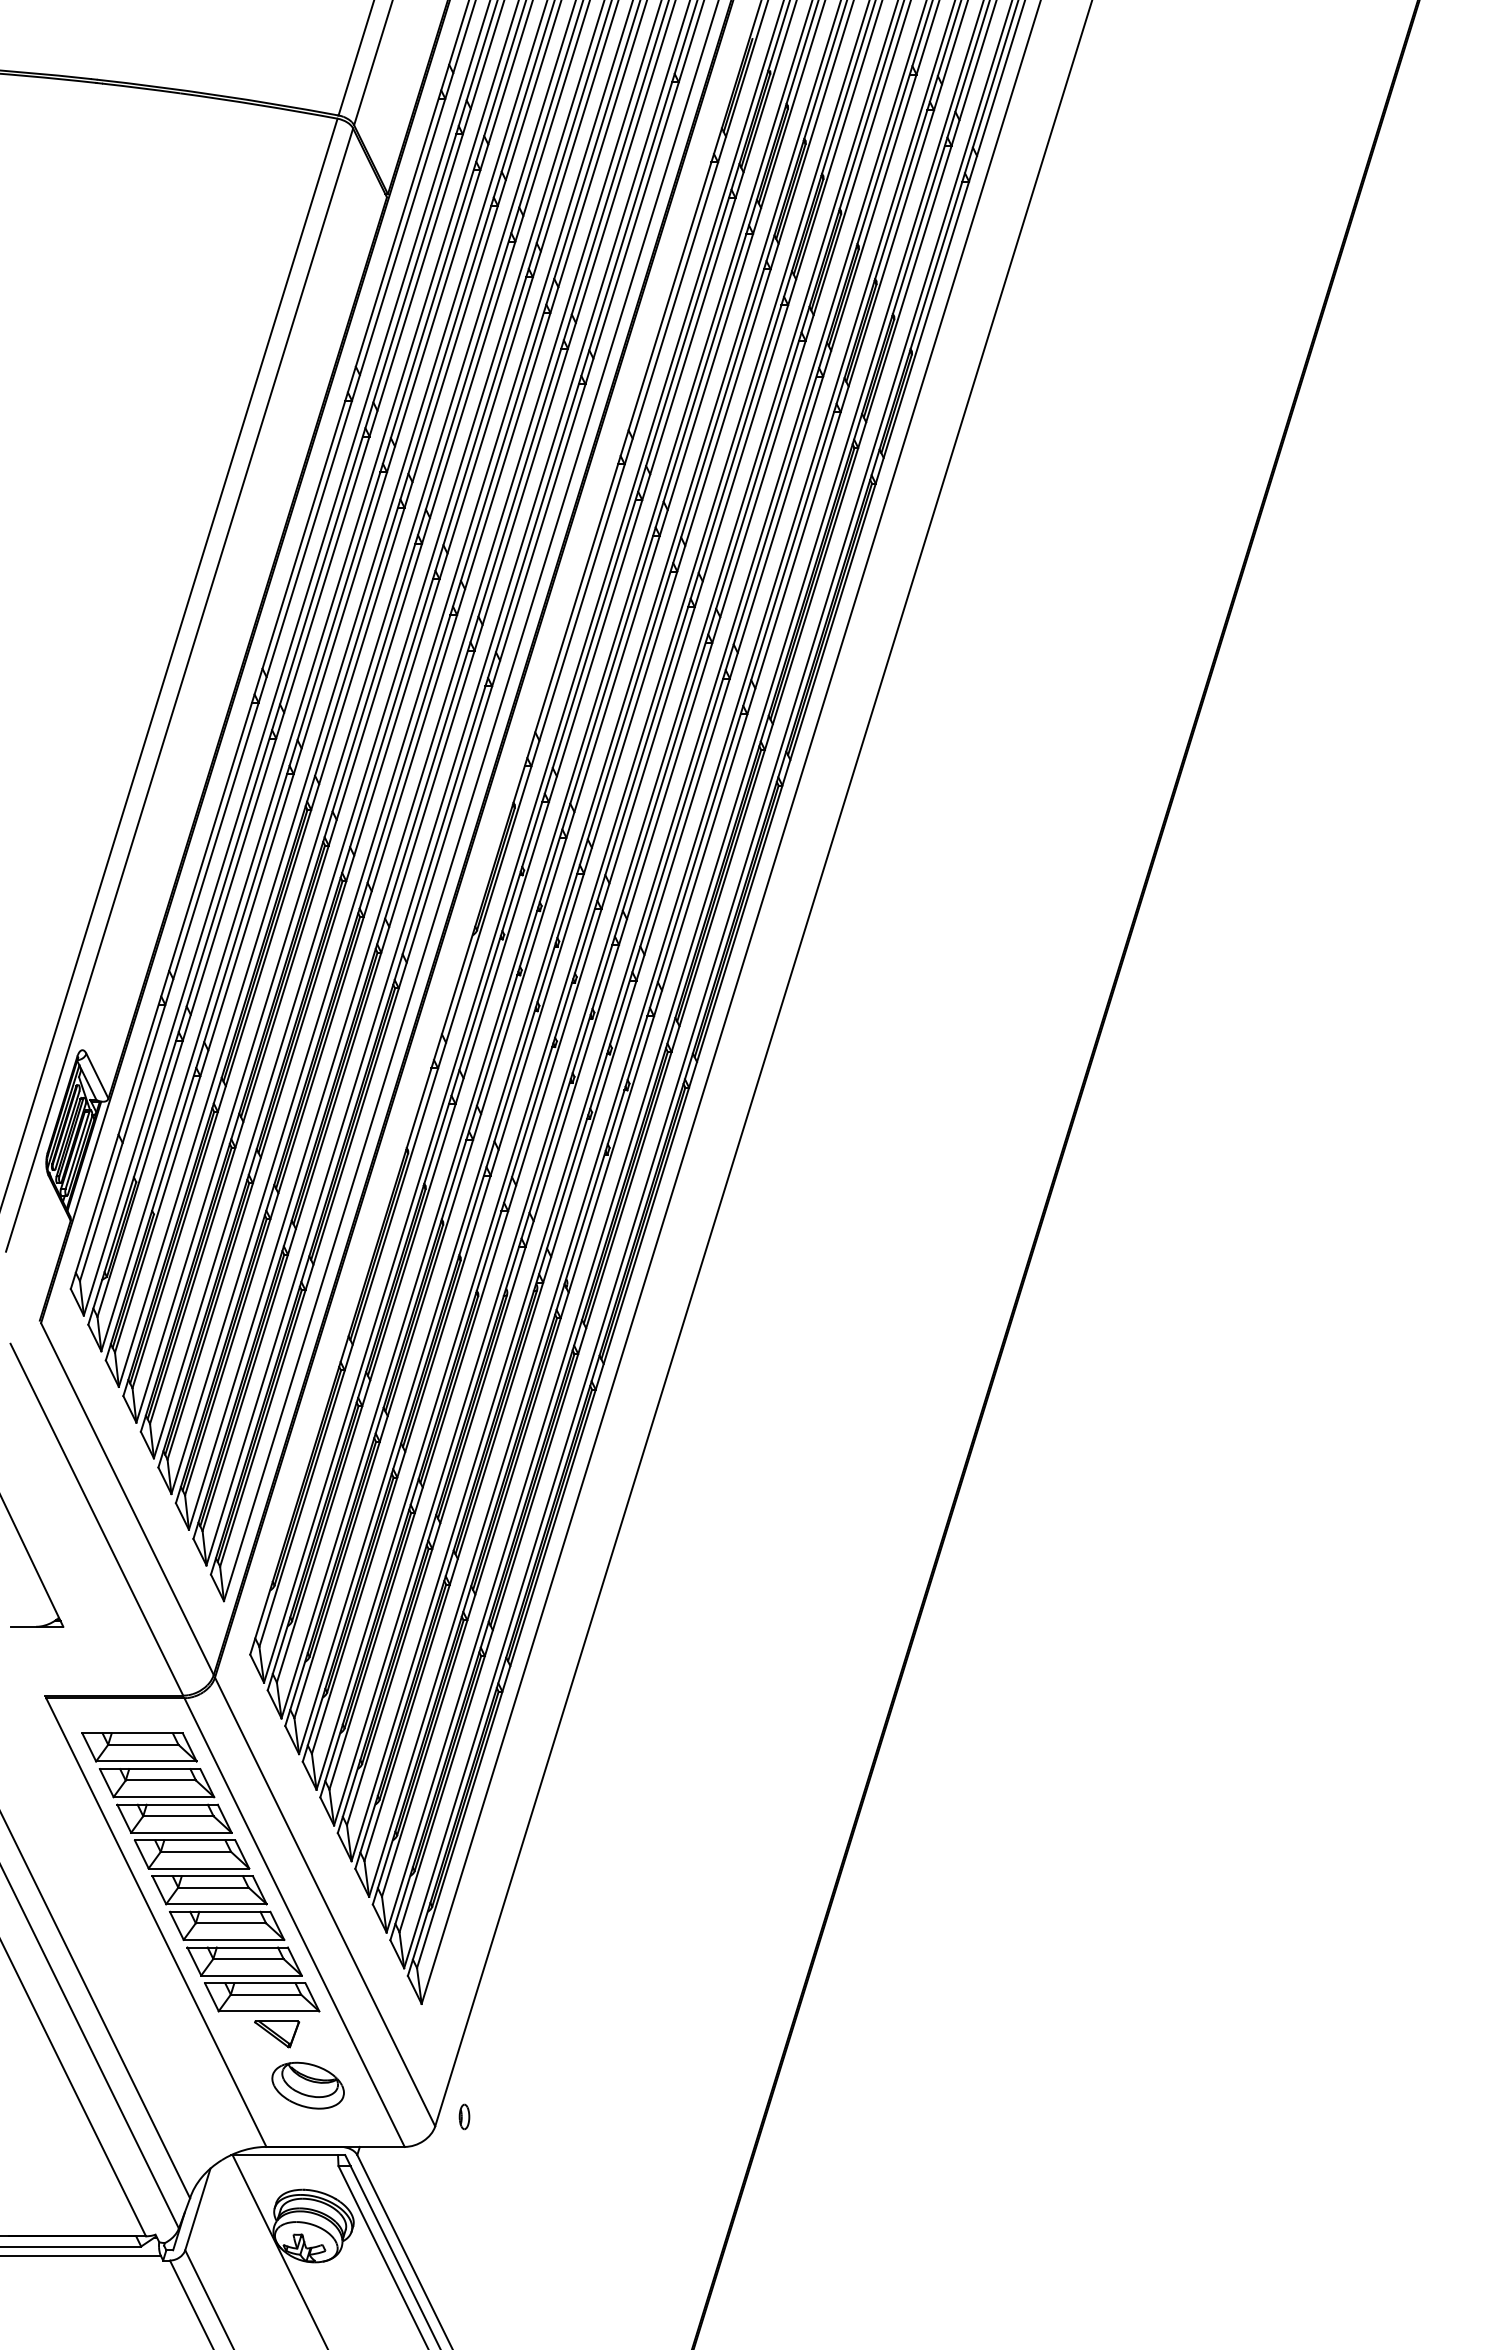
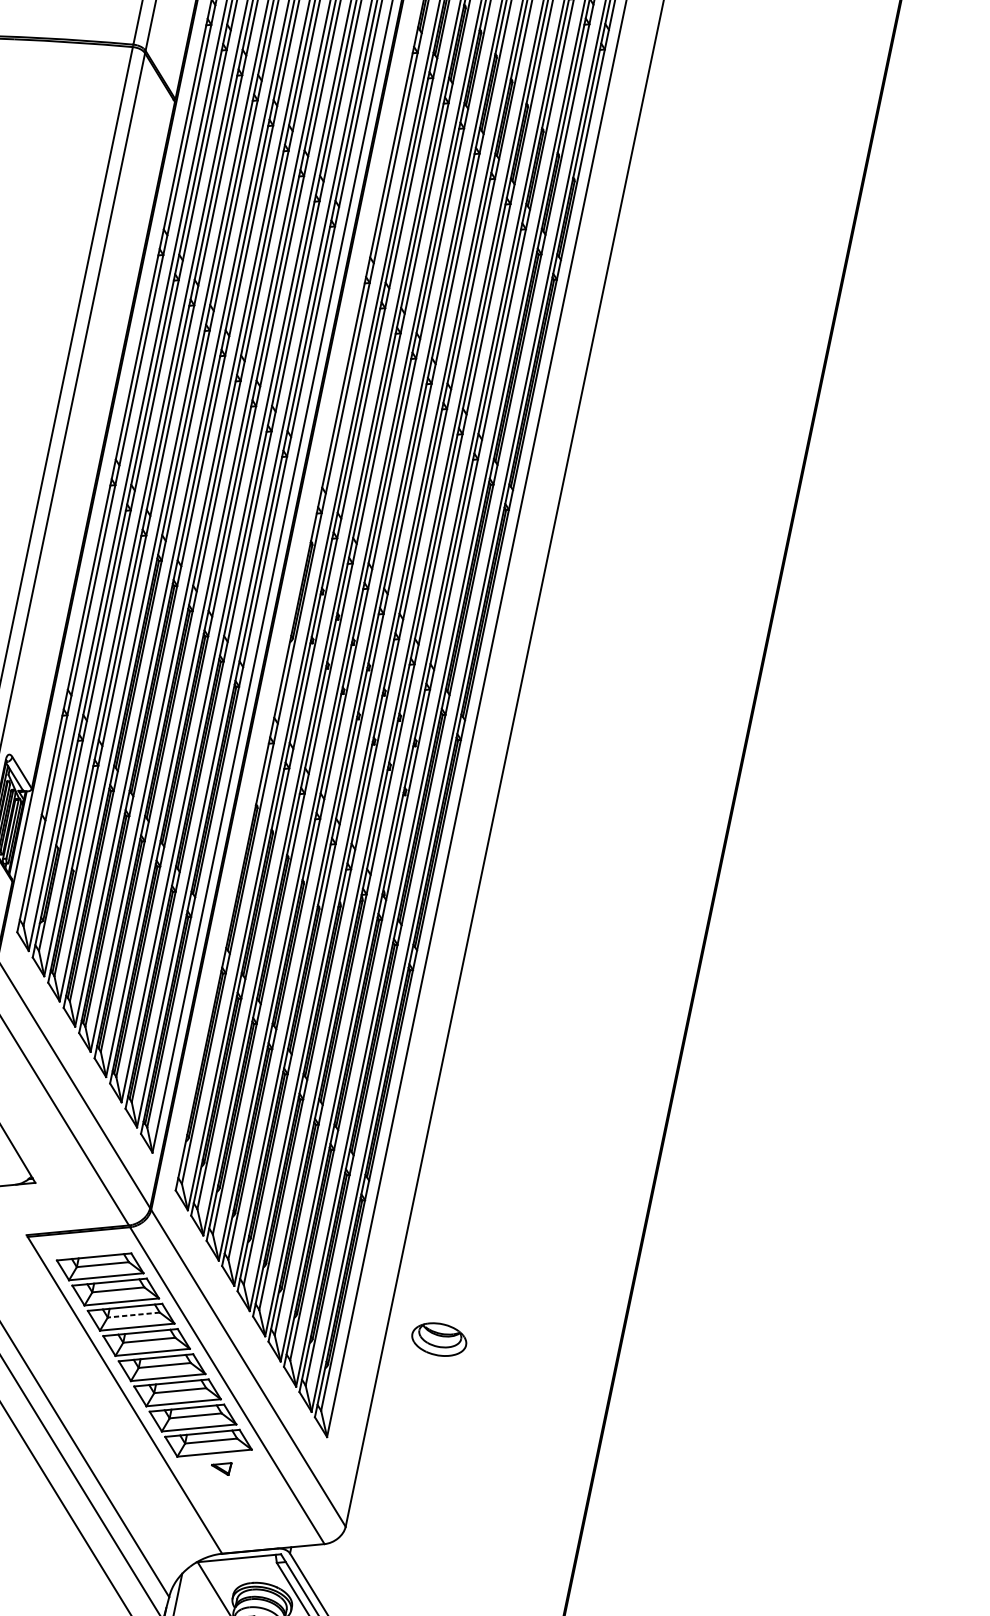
line: (177, 1816) -> (133, 1315), solid -> dashed
part: (277, 2034) -> (222, 1469), size x0.6
part: (307, 2085) -> (438, 1339), moved
part: (464, 2116) -> (366, 1517), removed

